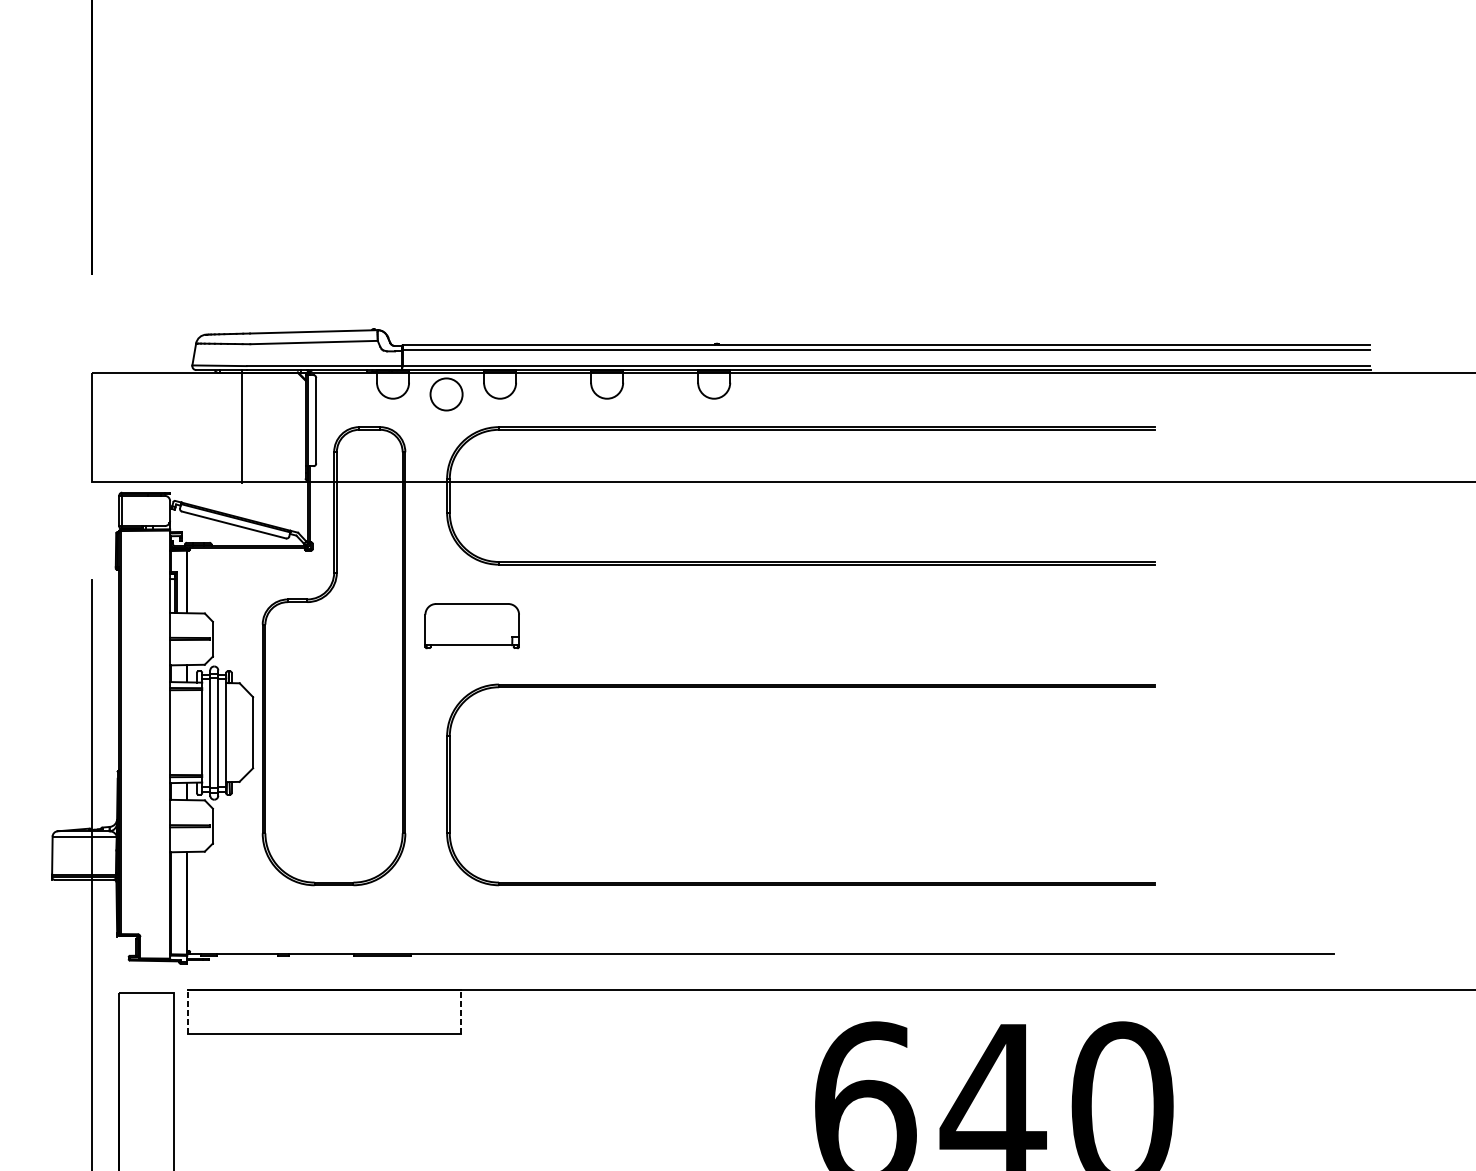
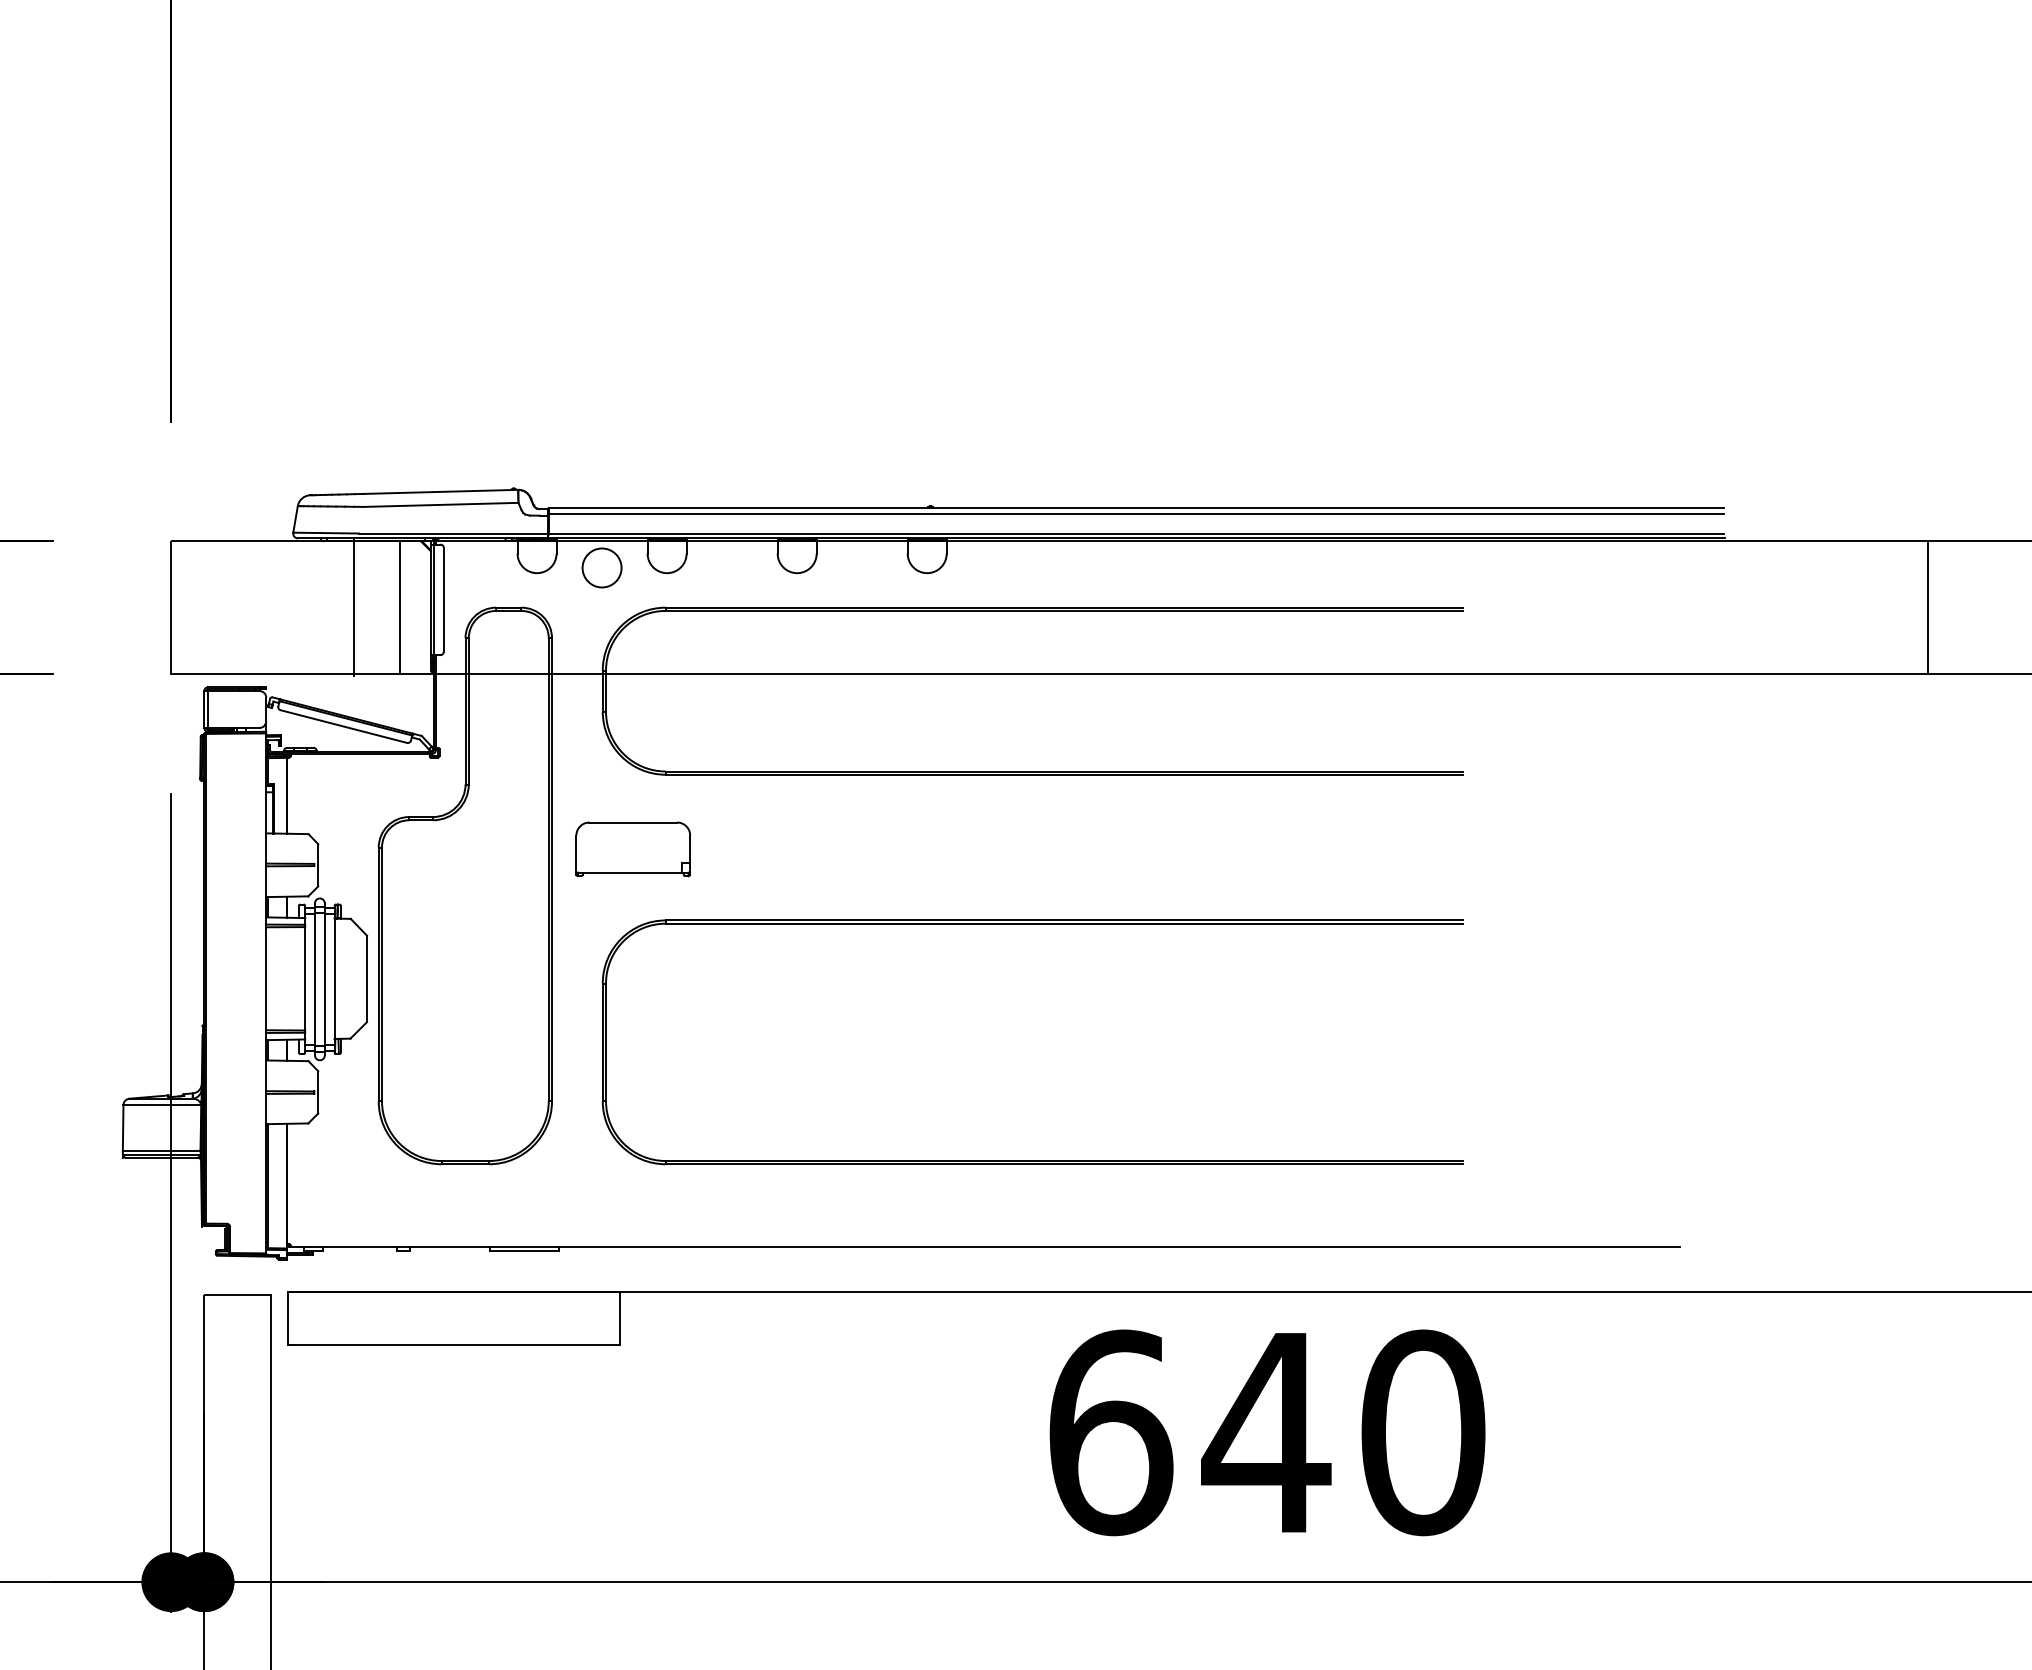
line: (280, 427) -> (400, 607), added
line: (187, 1012) -> (287, 1318), dashed -> solid
line: (460, 1012) -> (619, 1318), dashed -> solid

